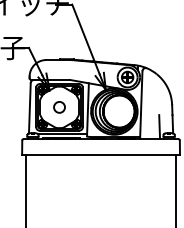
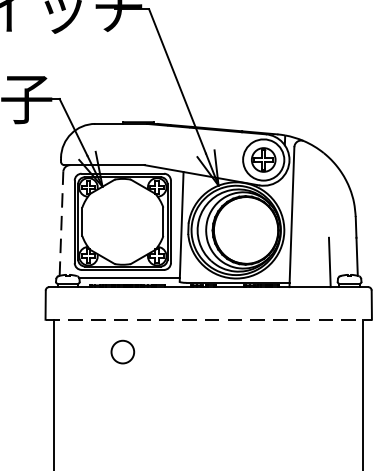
line: (29, 107) -> (60, 222), solid -> dashed
circle: (59, 107) -> (122, 352), moved
line: (101, 154) -> (209, 319), solid -> dashed

